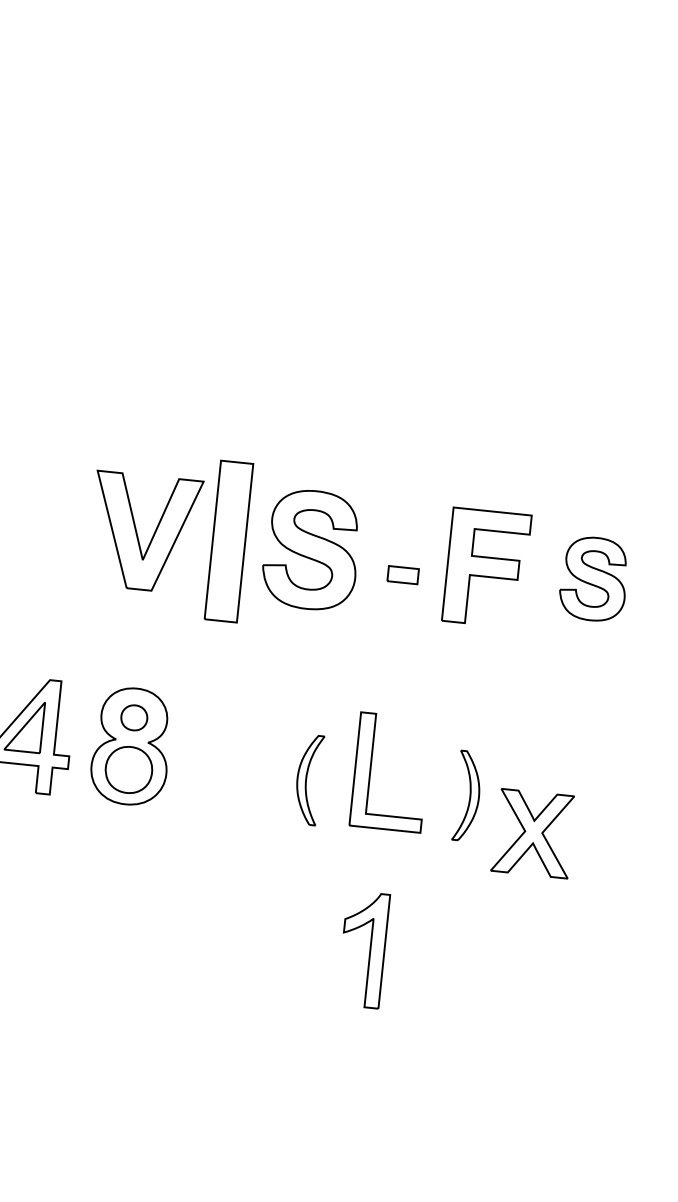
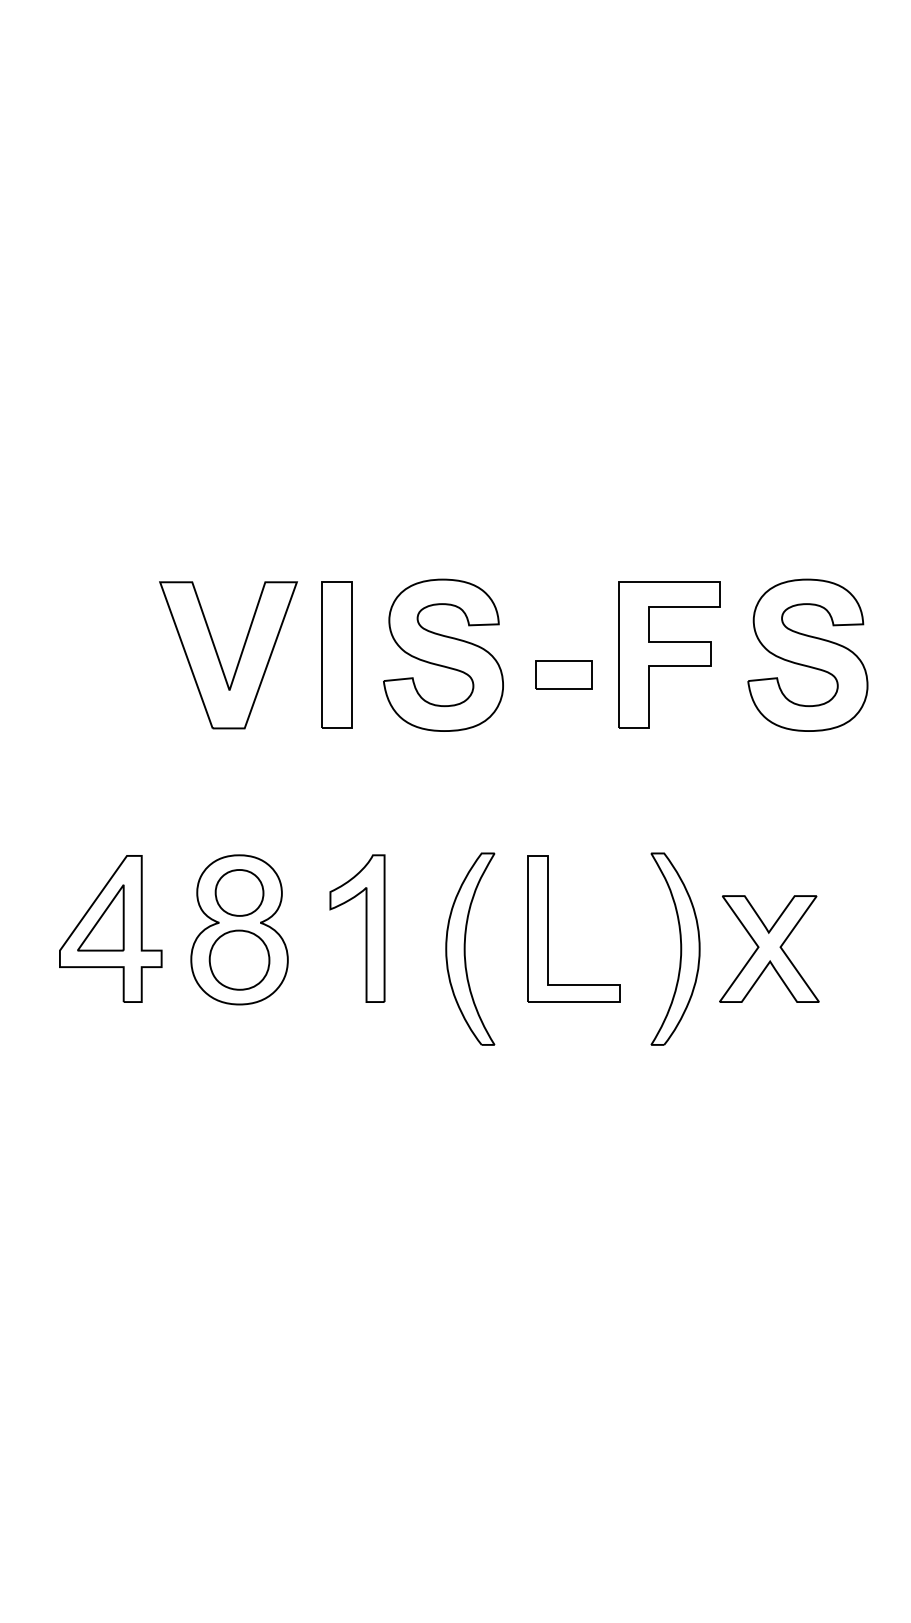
part: (228, 540) -> (336, 654), size x0.71
part: (402, 574) -> (563, 674), size x1.43
part: (593, 578) -> (807, 654), size x1.43
part: (134, 717) -> (239, 892), size x1.43
part: (308, 779) -> (470, 948), size x1.67
part: (467, 795) -> (675, 948), size x1.67
part: (533, 833) -> (769, 948), moved
part: (369, 950) -> (365, 928), moved

